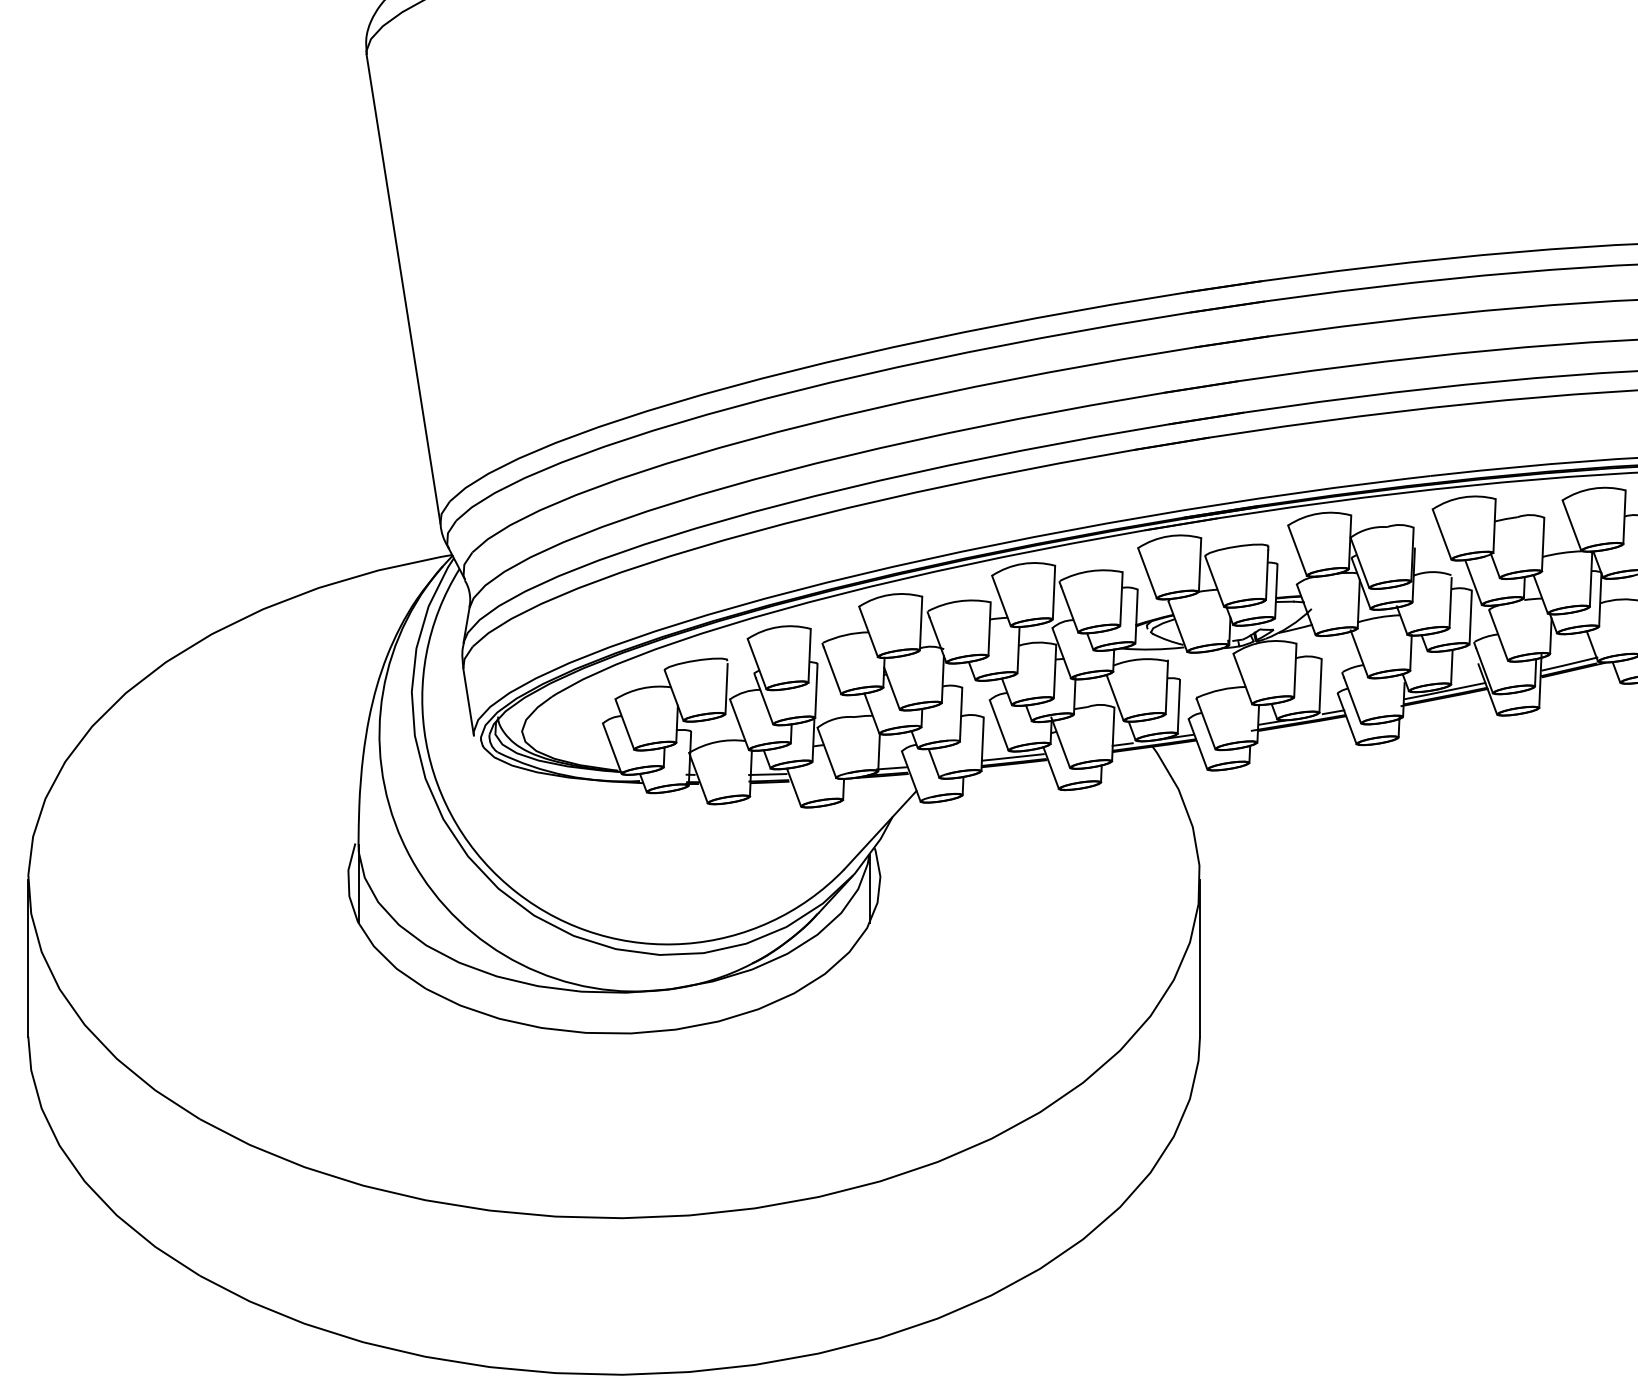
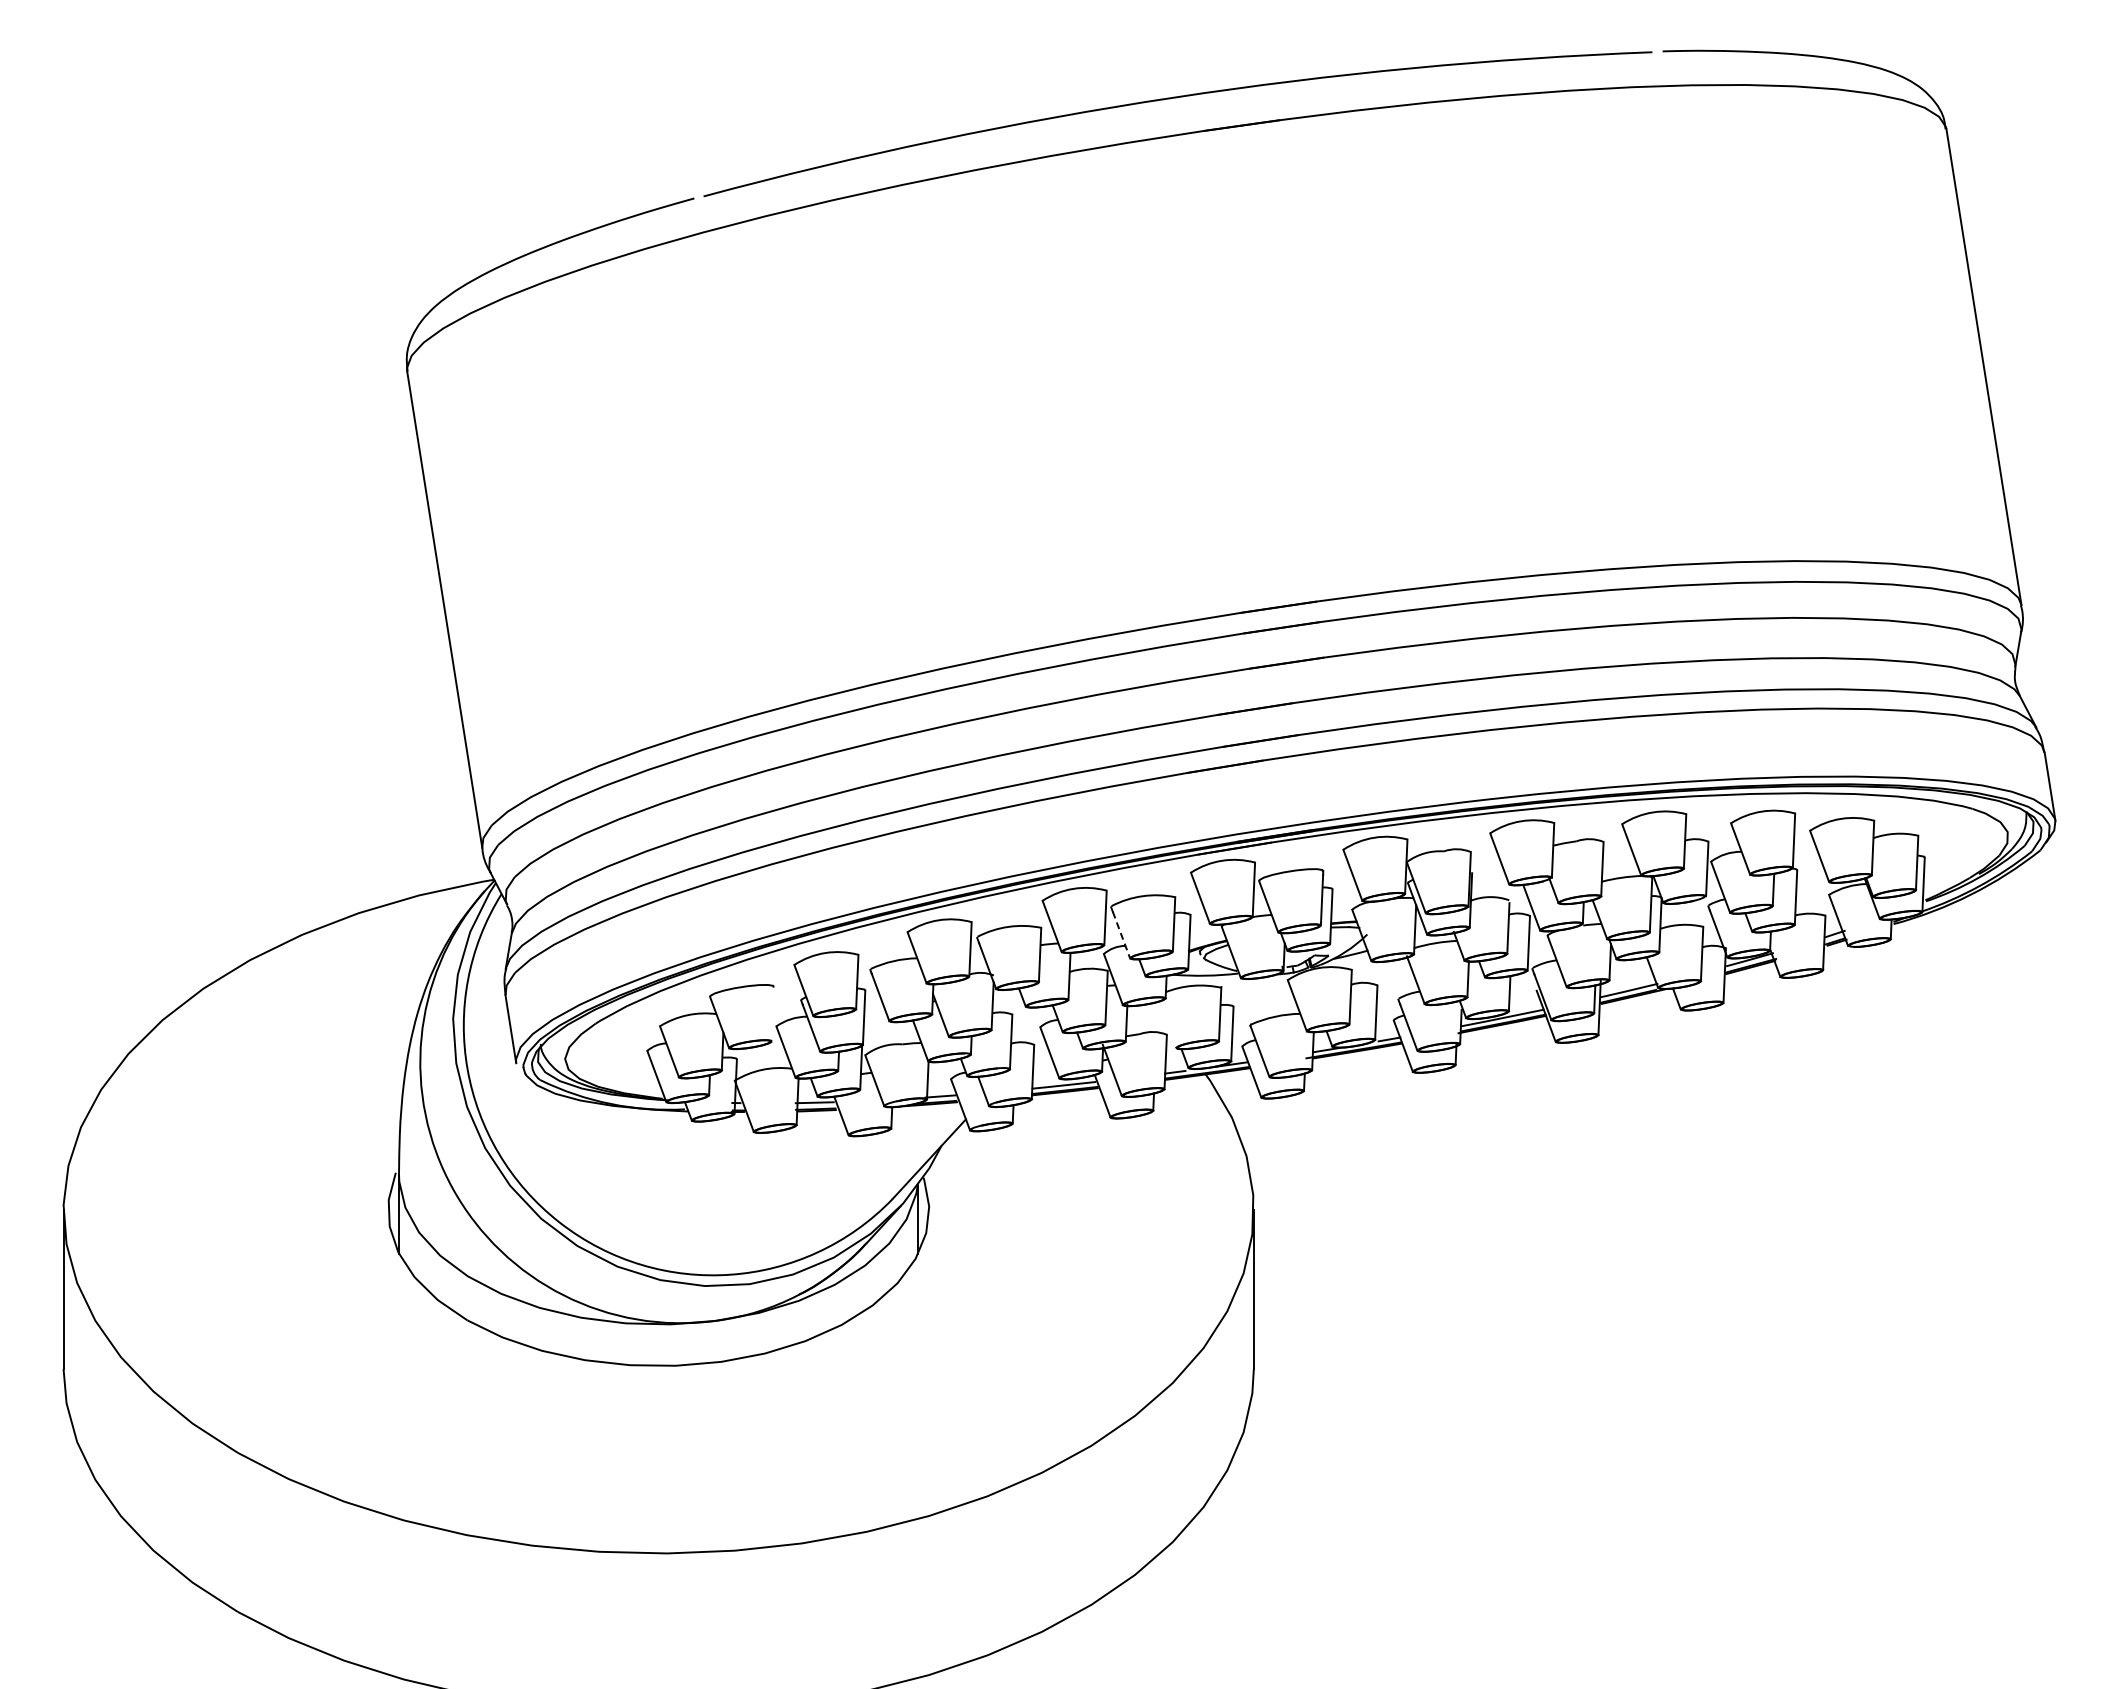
line: (1069, 609) -> (1121, 935), solid -> dashed
line: (726, 688) -> (772, 1015), removed
line: (1115, 697) -> (1167, 1024), removed

